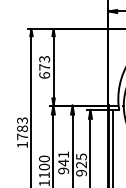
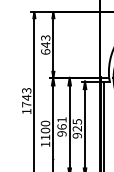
text: (44, 67) -> (45, 45), 673 -> 643
text: (22, 128) -> (26, 97), 1783 -> 1743
text: (63, 162) -> (61, 126), 941 -> 961

